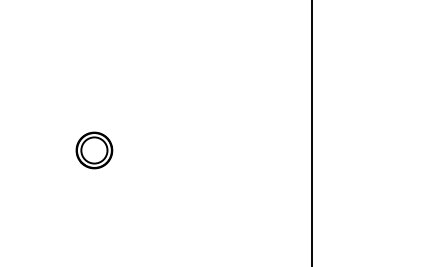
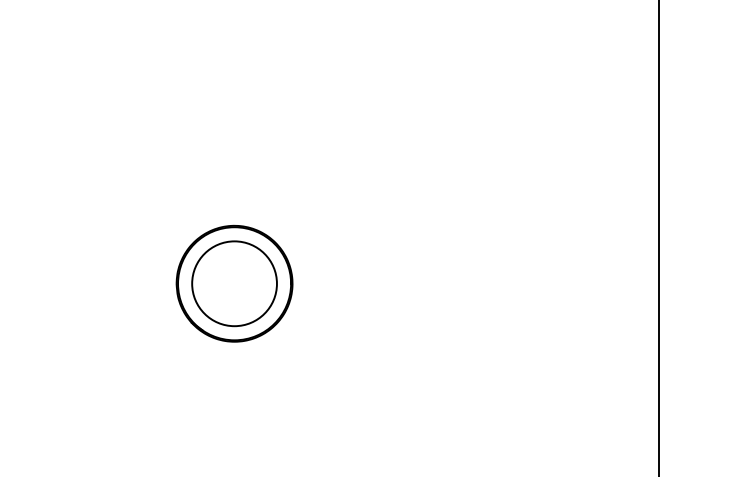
part: (94, 150) -> (234, 283), size x1.67

